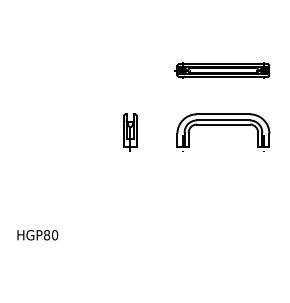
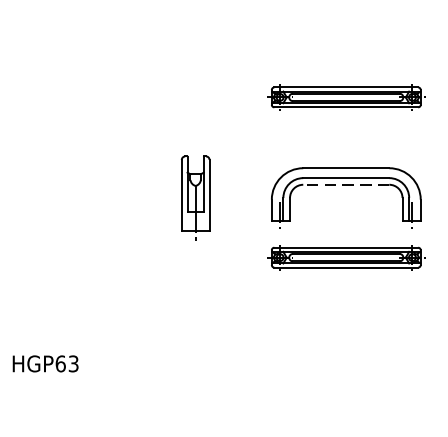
line: (223, 124) -> (346, 184), solid -> dashed
part: (130, 132) -> (195, 197), size x1.4
part: (222, 169) -> (344, 257), added
text: (51, 235) -> (67, 364), HGP80 -> HGP63

